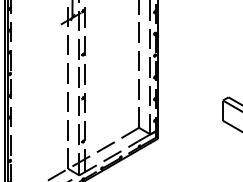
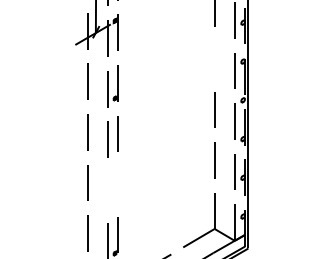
line: (138, 32) -> (213, 59), removed
part: (81, 104) -> (111, 187), removed

